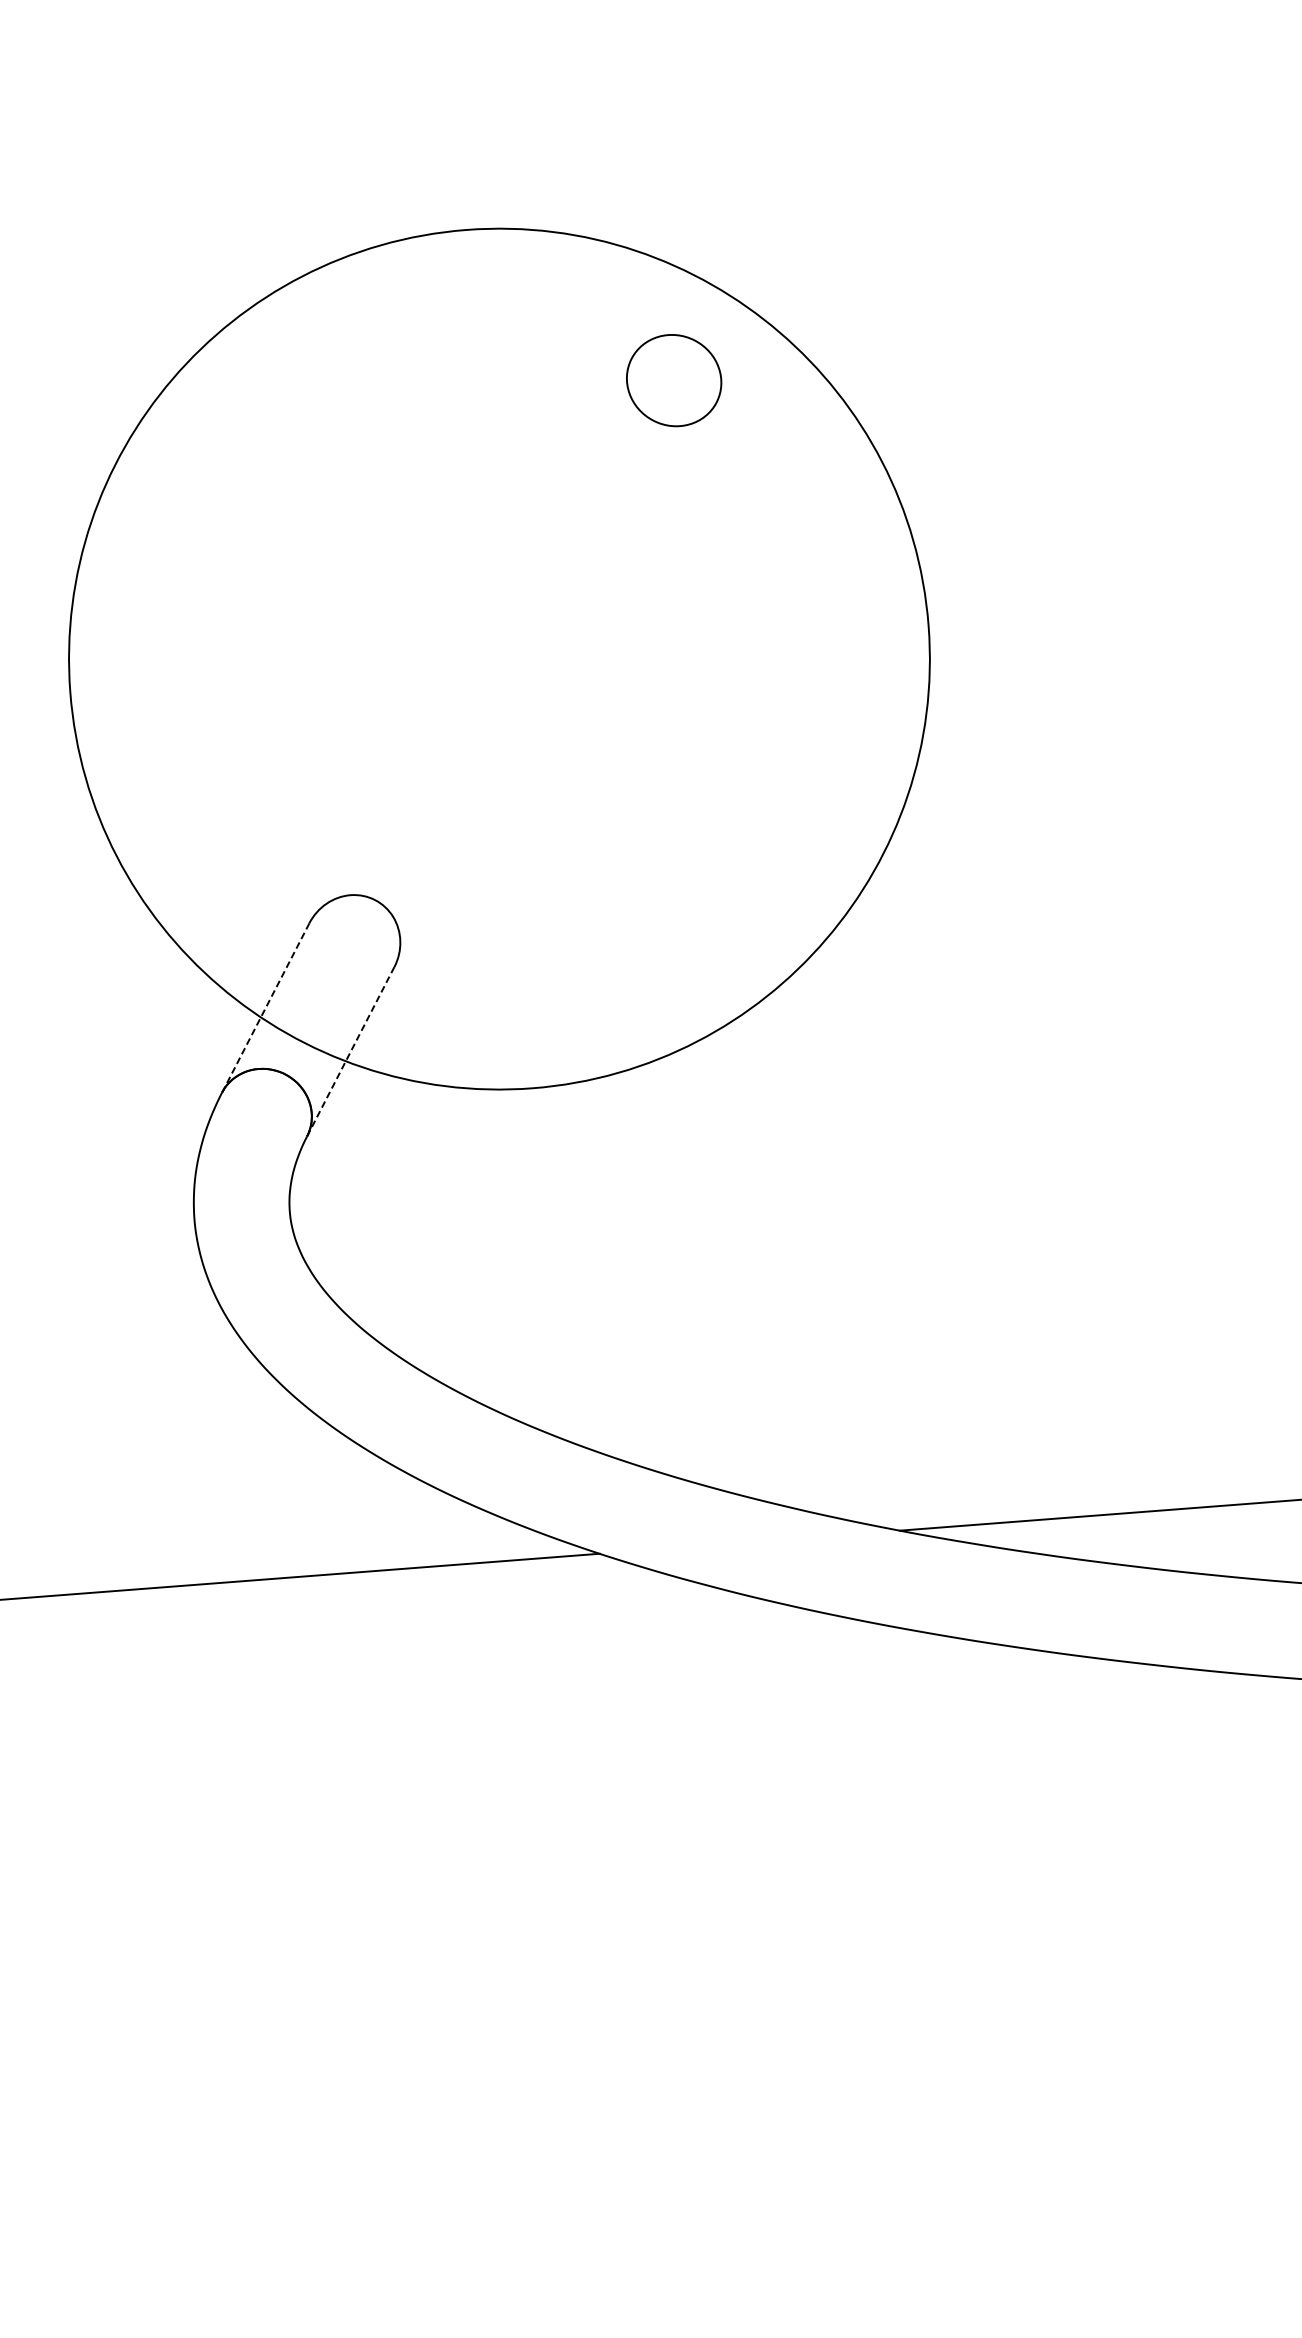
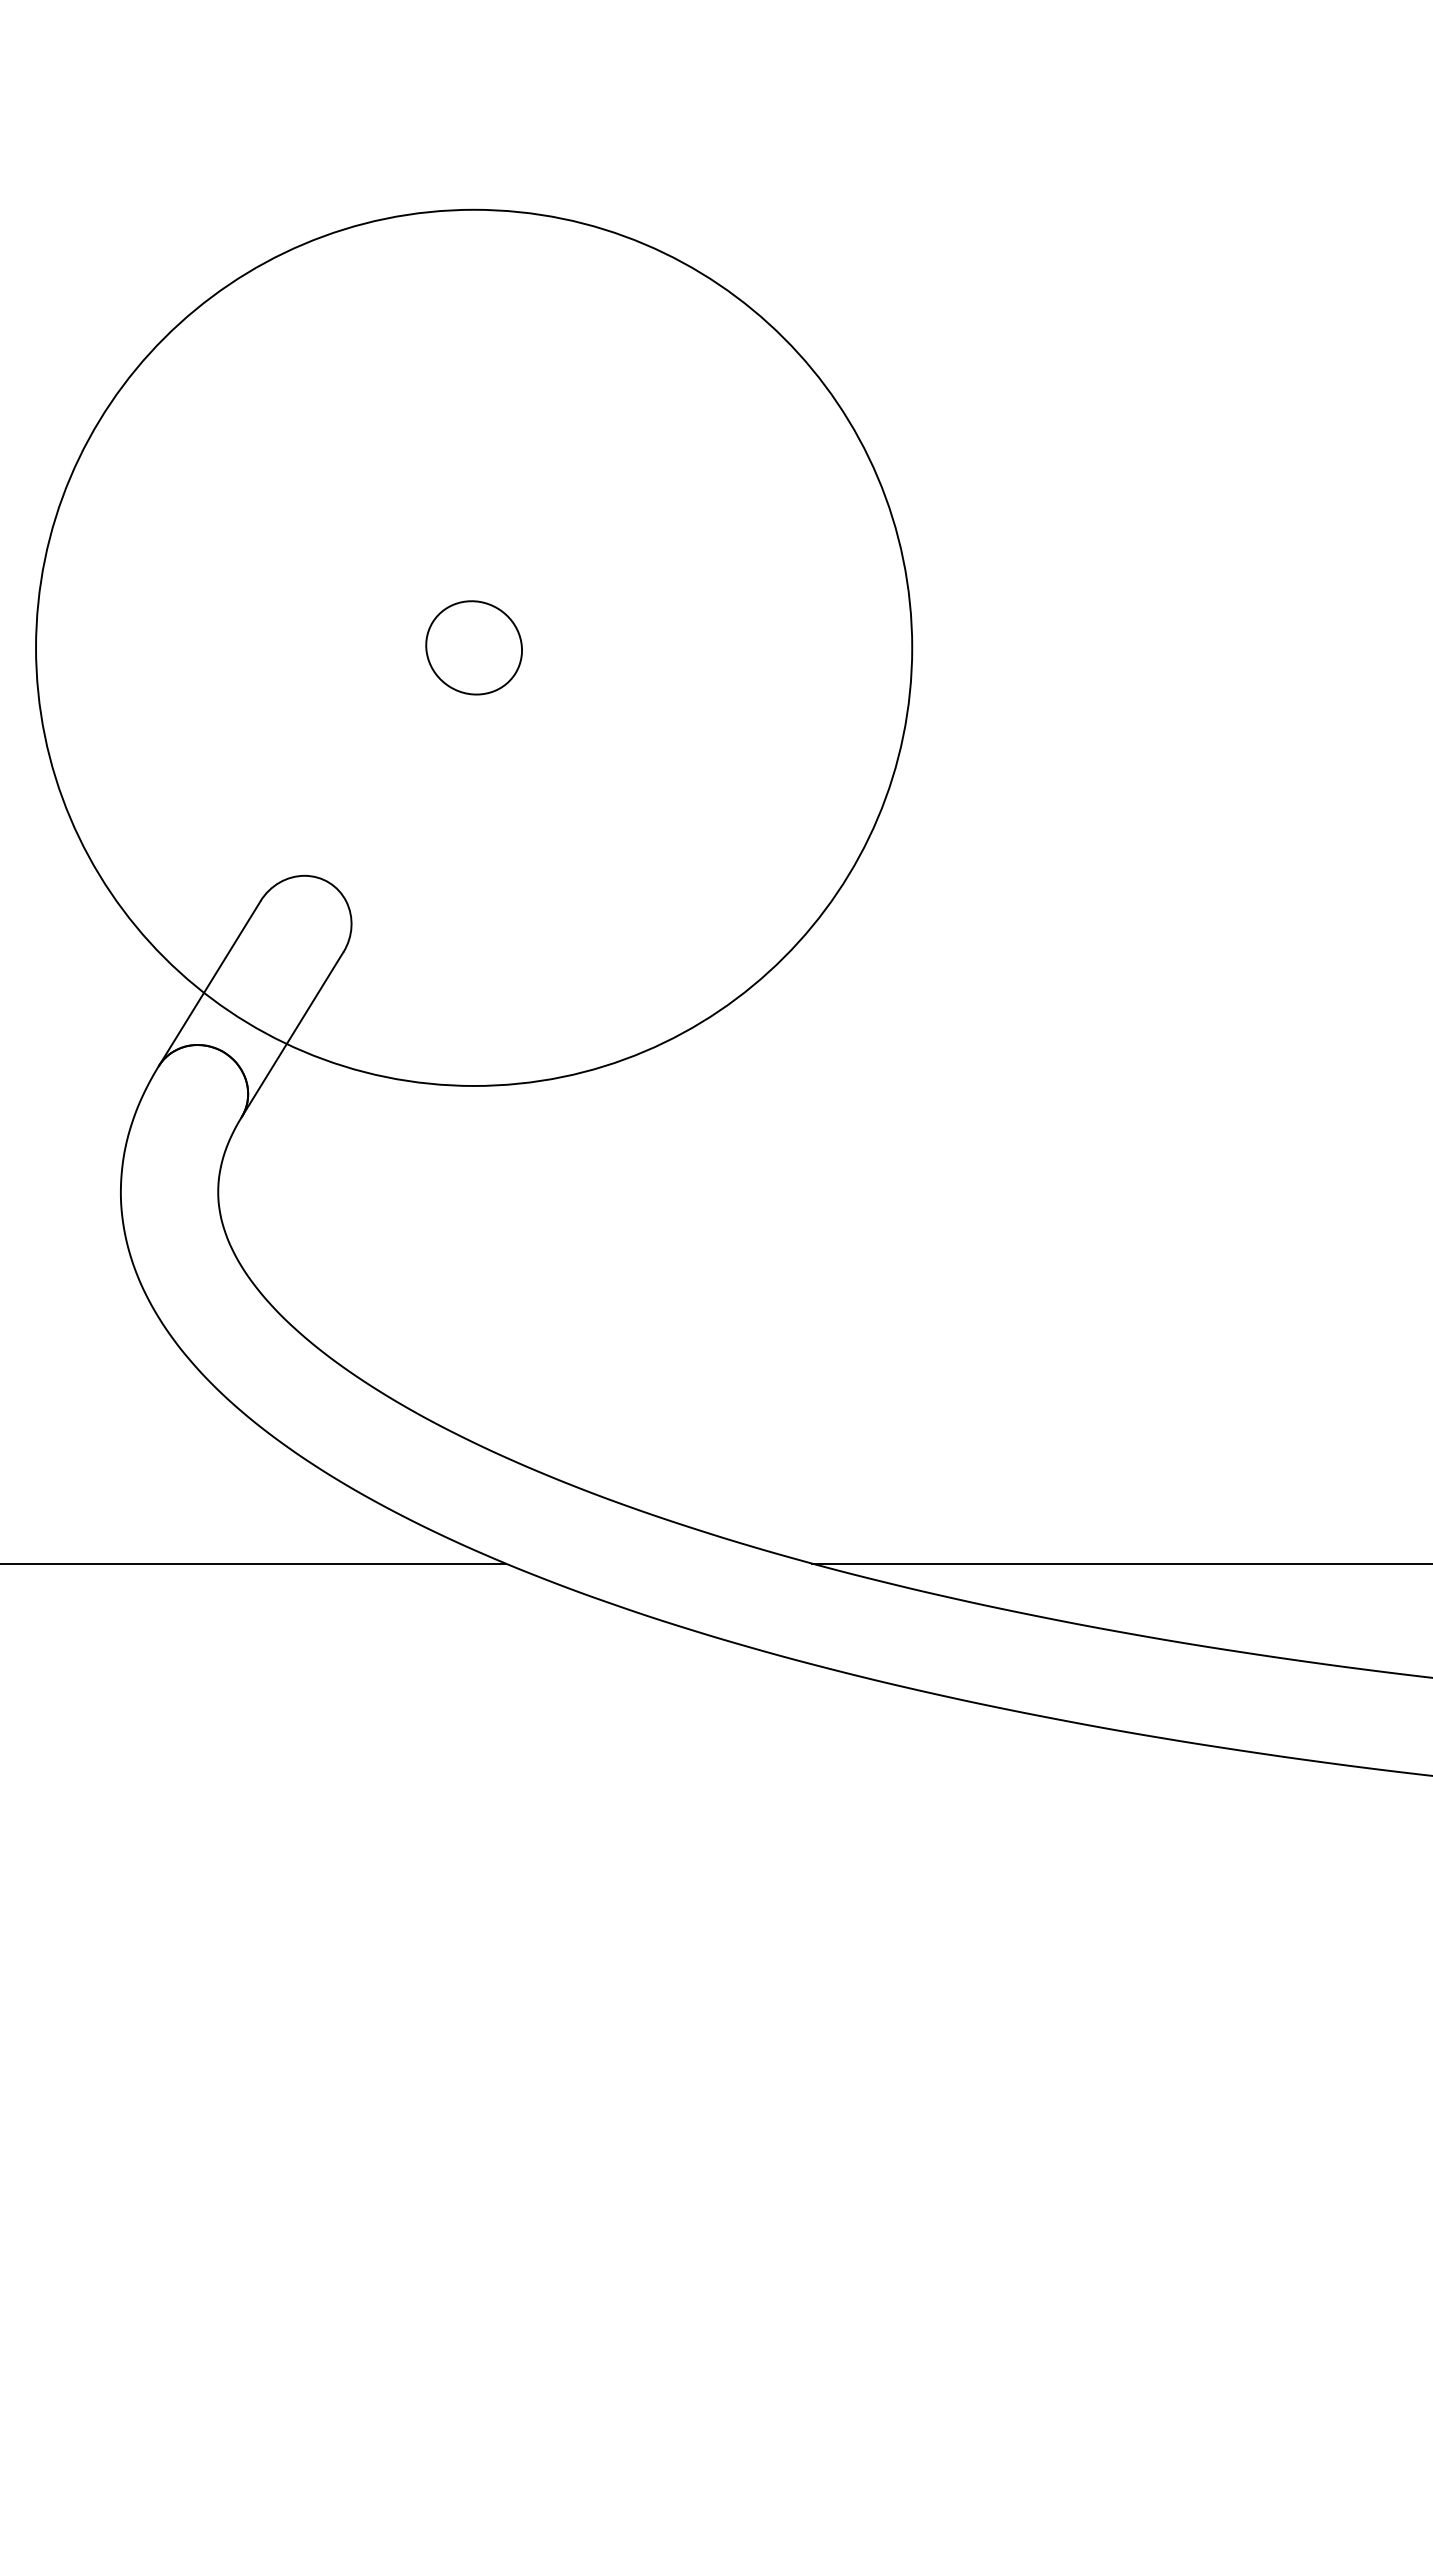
part: (673, 380) -> (473, 647), moved
line: (265, 1007) -> (209, 983), dashed -> solid
line: (350, 1051) -> (292, 1034), dashed -> solid

